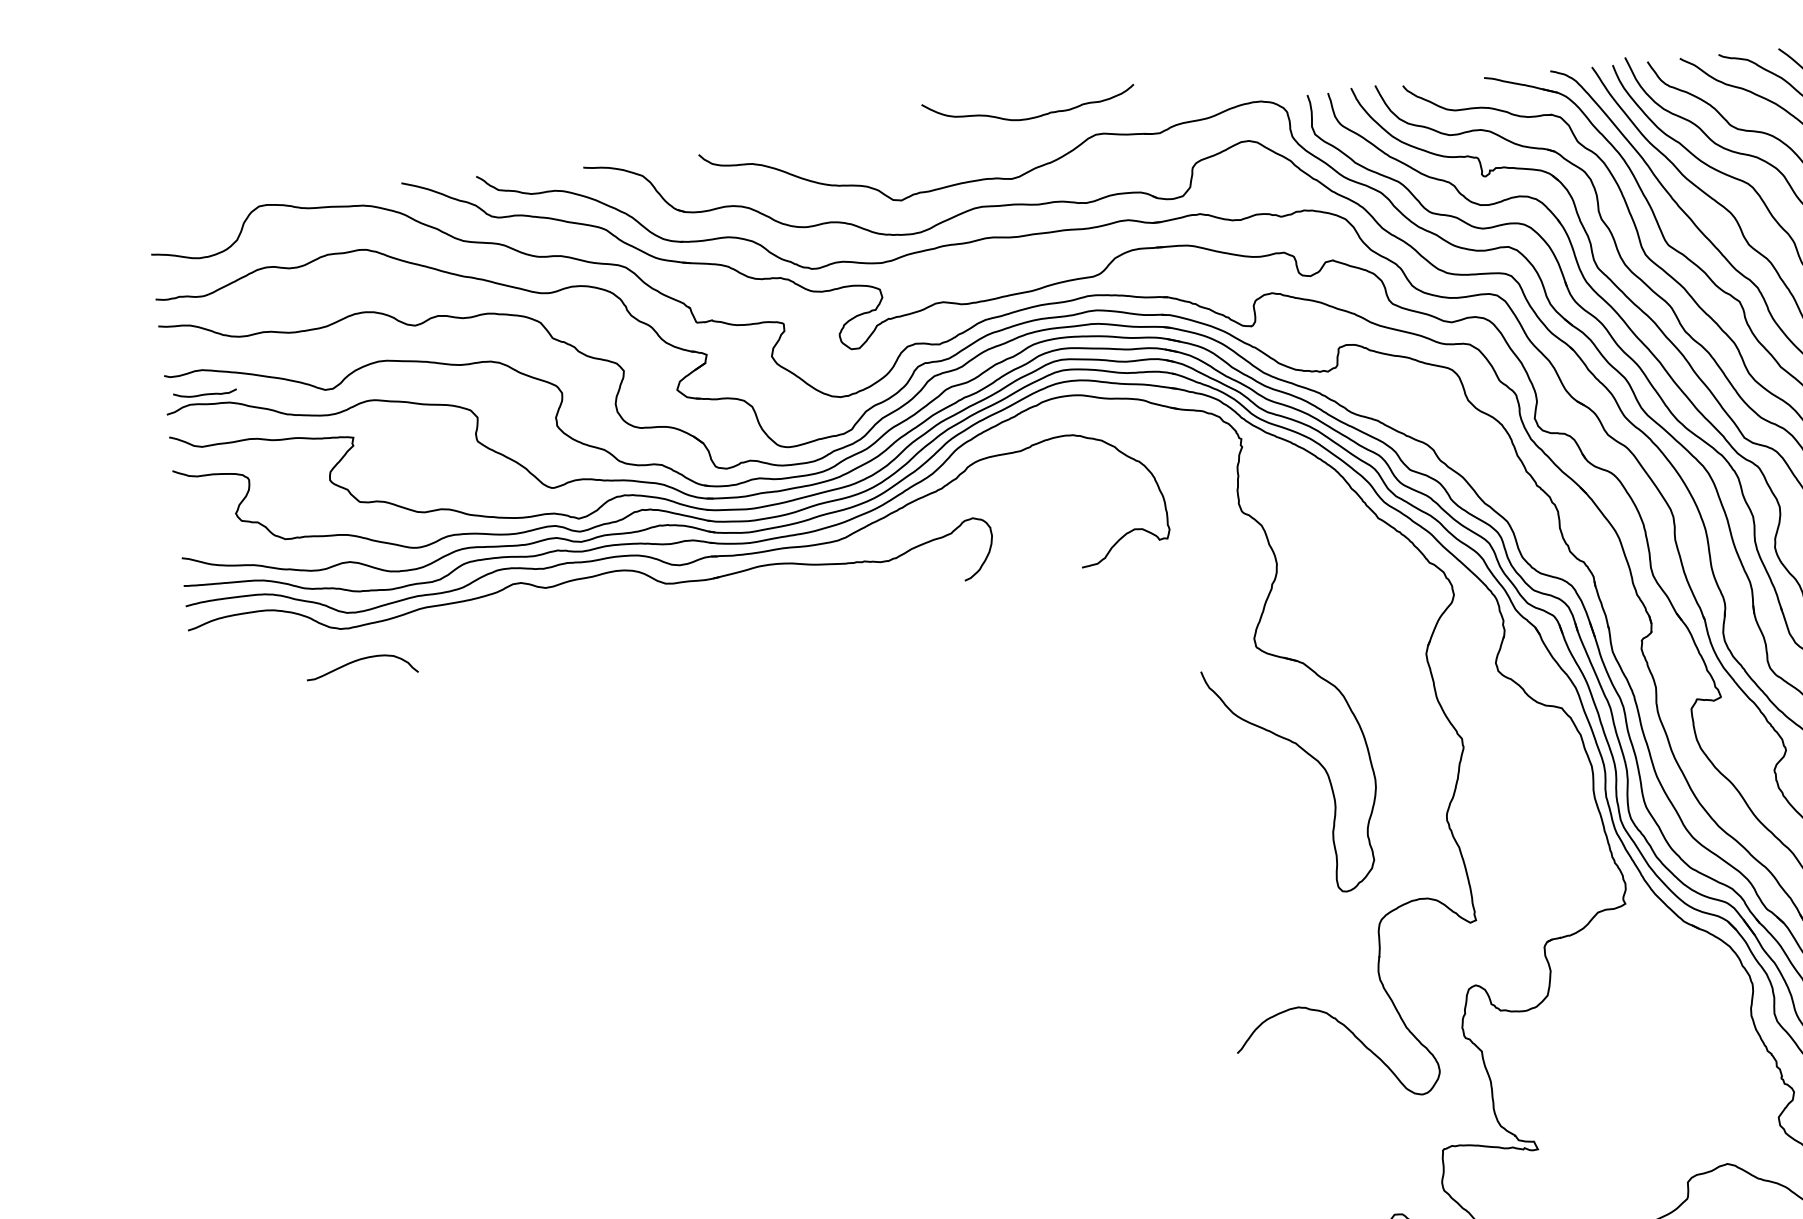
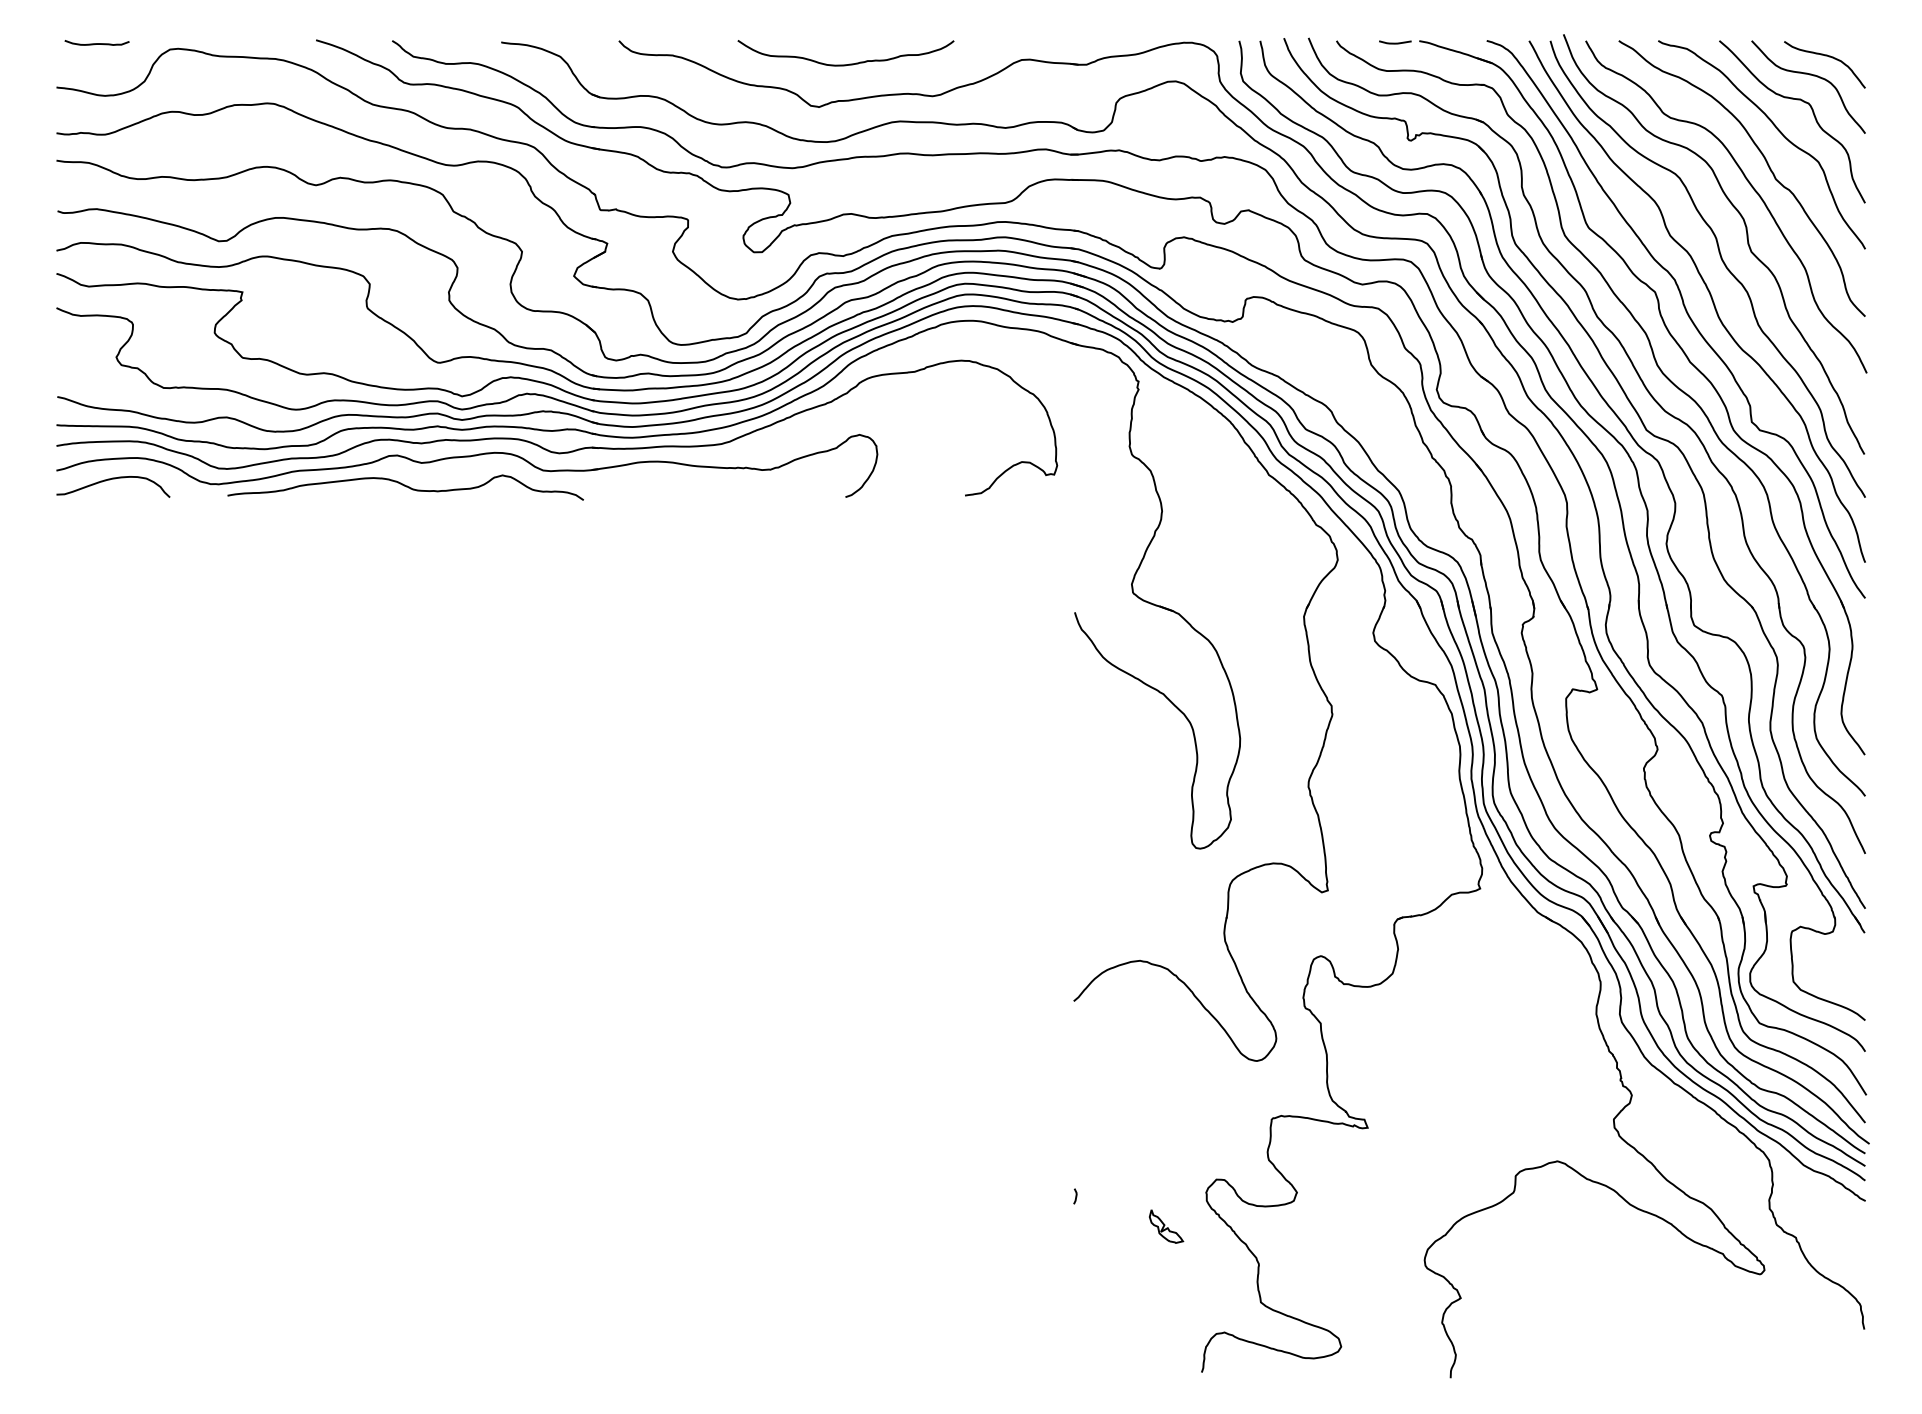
curve: (1460, 81) -> (1395, 42), added
curve: (1033, 116) -> (849, 63), moved
curve: (204, 394) -> (96, 43), moved
curve: (532, 612) -> (405, 486), added
curve: (358, 661) -> (110, 480), moved

